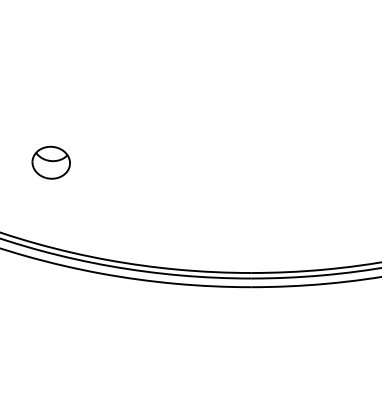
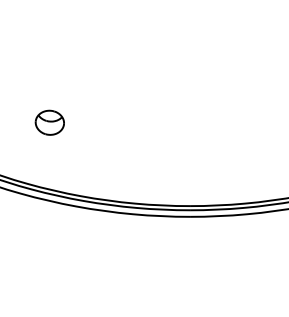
part: (50, 162) -> (49, 122), moved

